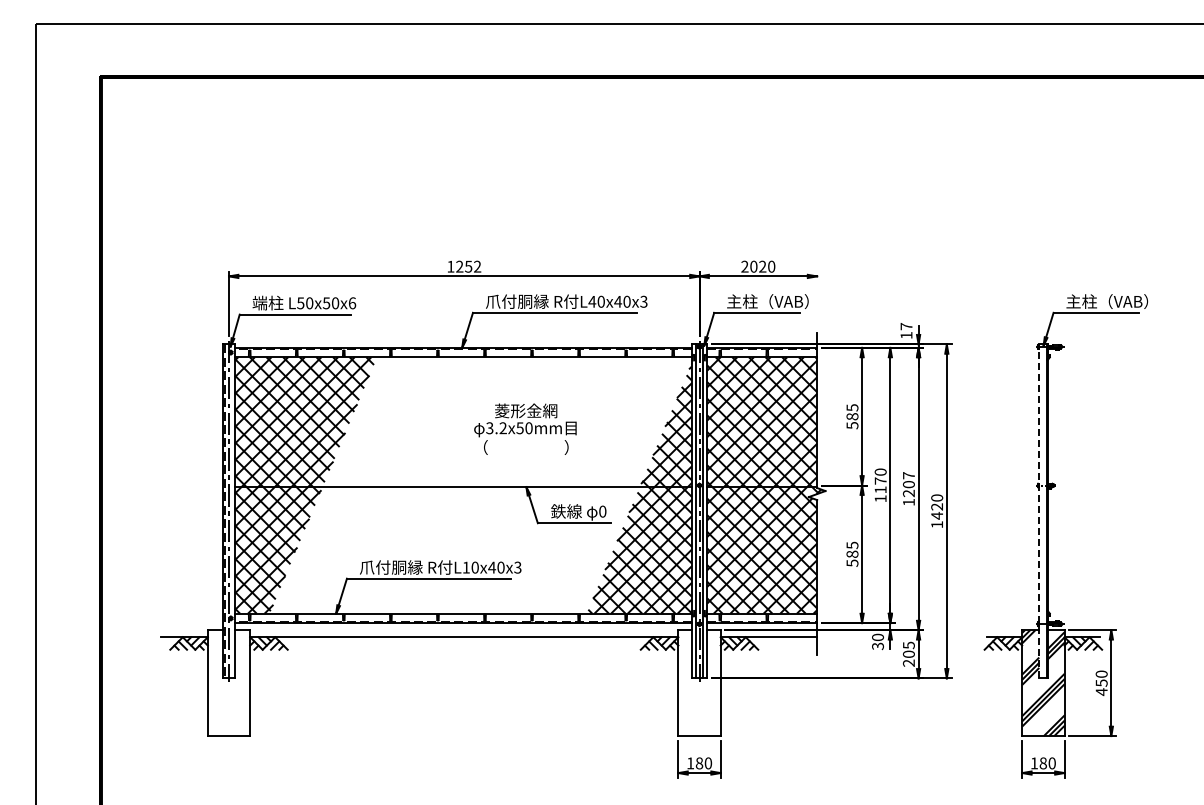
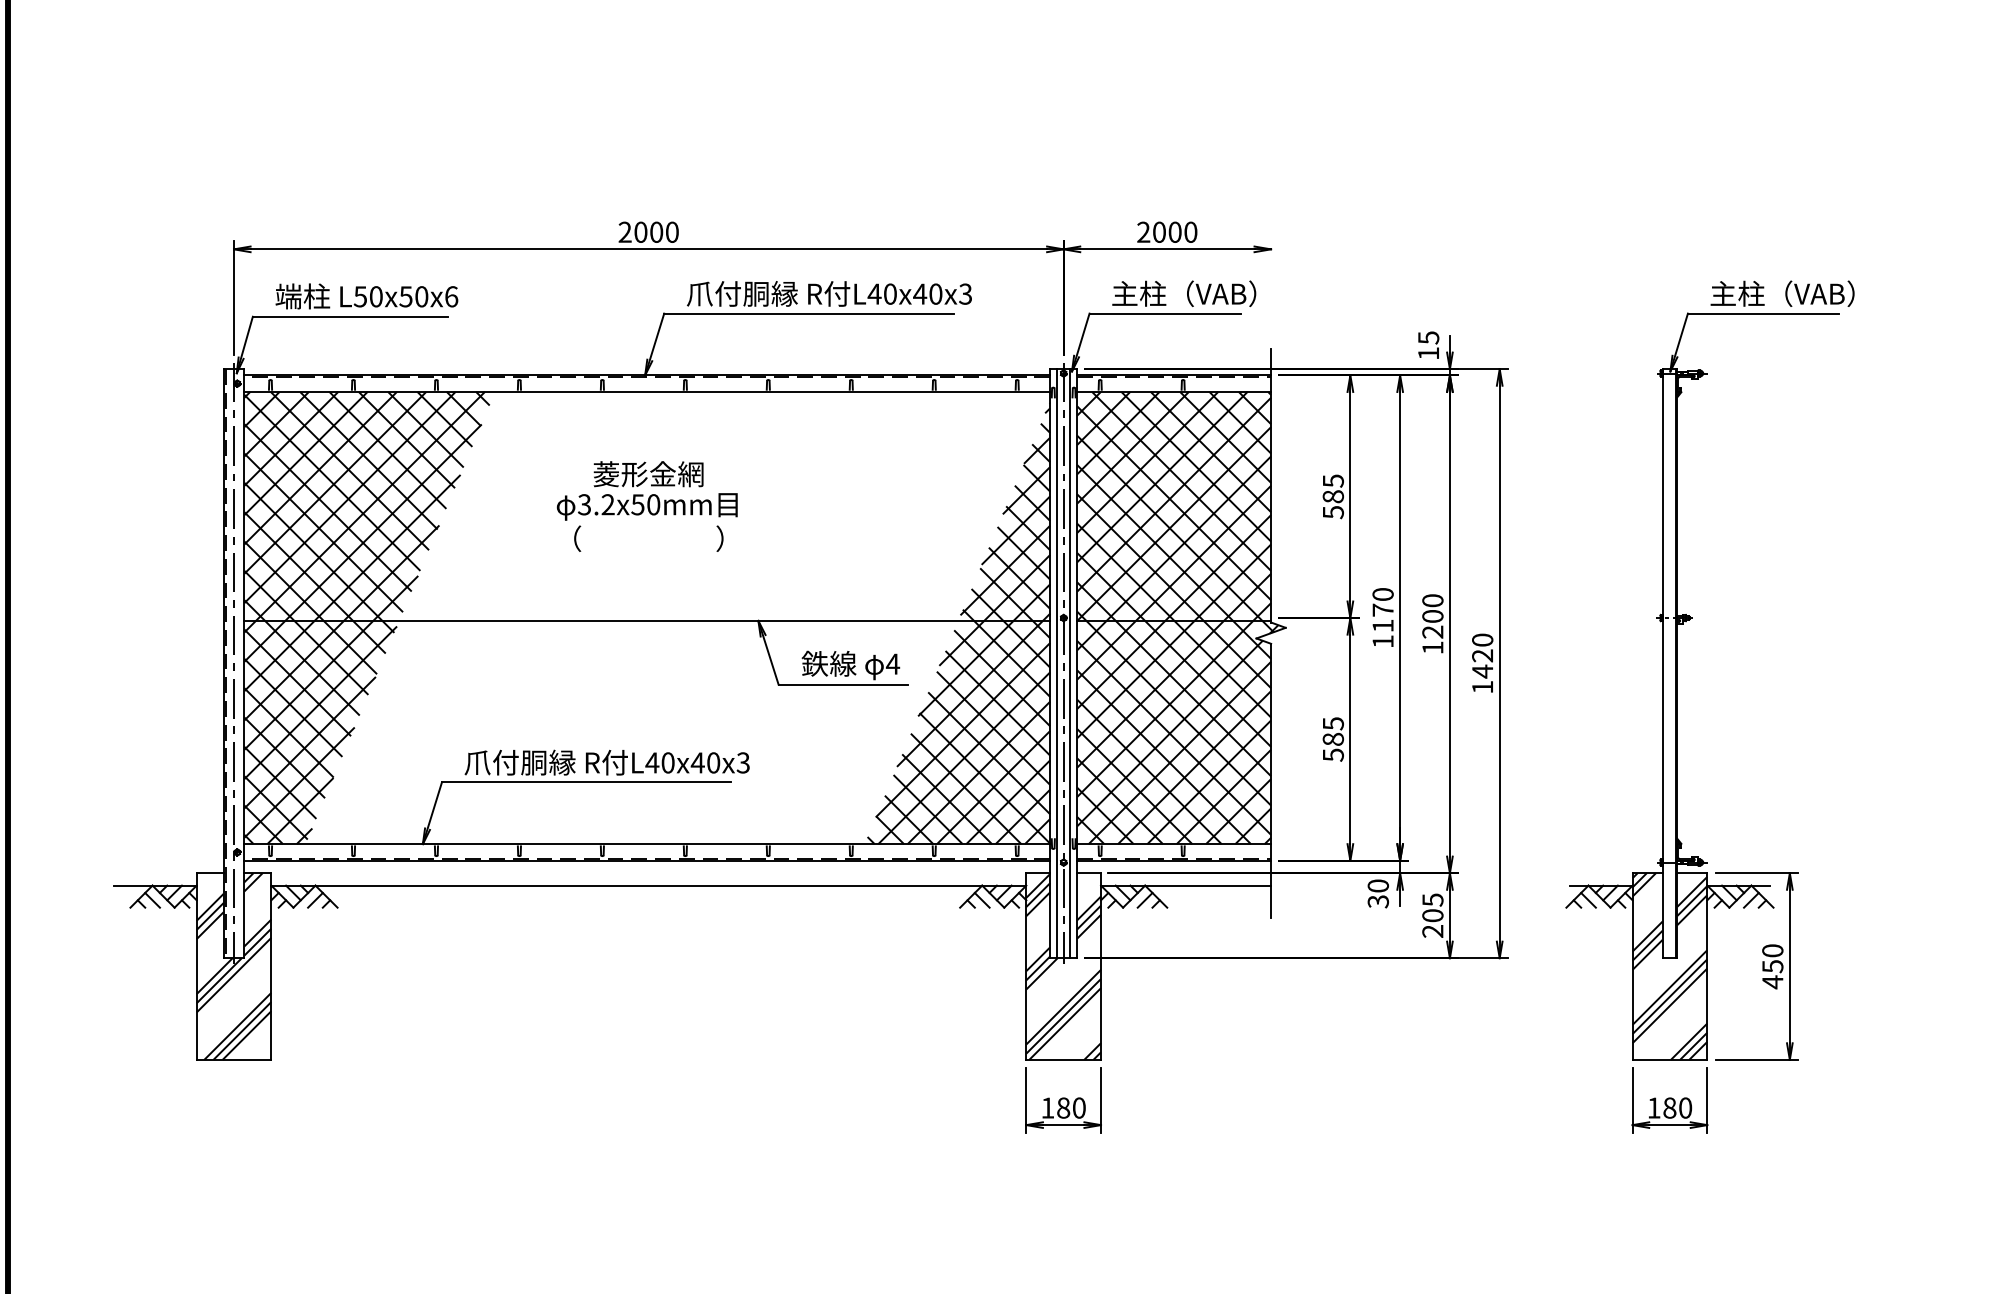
text: (464, 266) -> (649, 231), 1252 -> 2000
text: (762, 266) -> (1174, 231), 2020 -> 2000
text: (906, 326) -> (1428, 337), 17 -> 15
text: (525, 428) -> (647, 505), moved
text: (908, 475) -> (1432, 600), 1207 -> 1200
line: (1039, 510) -> (1663, 662), dashed -> solid
text: (602, 511) -> (892, 663), 0 -> 4
text: (466, 567) -> (652, 762), L10x40x3 -> L40x40x3
hatch: (228, 683) -> (233, 967), added
hatch: (699, 683) -> (1063, 967), added

